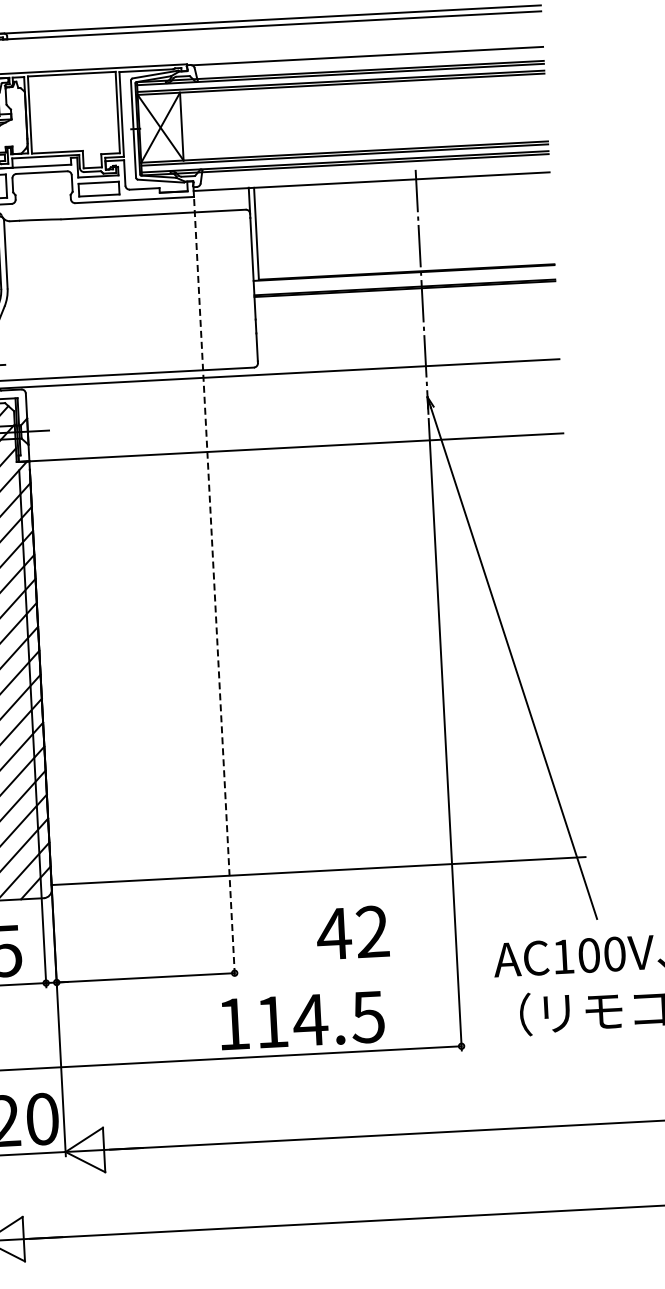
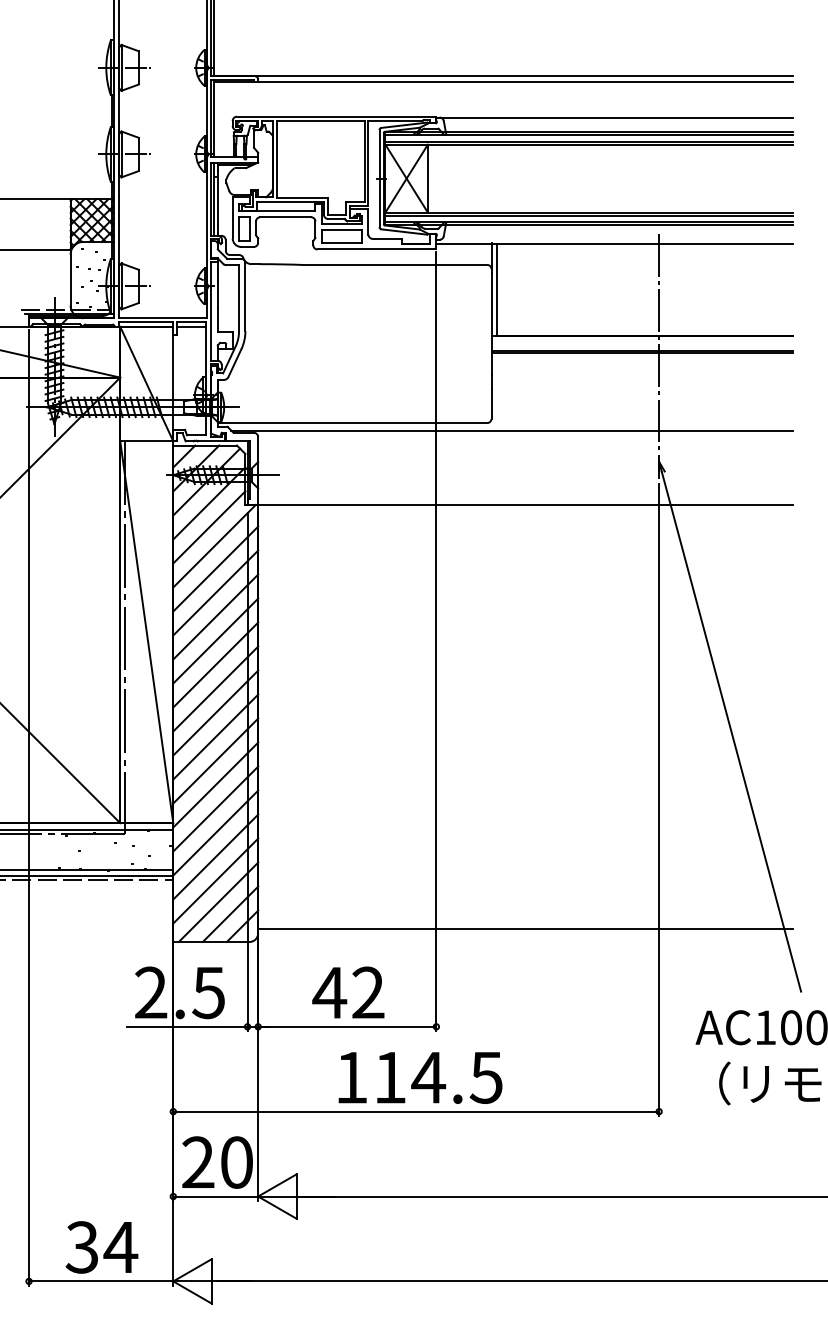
line: (214, 588) -> (436, 641), dashed -> solid
text: (352, 932) -> (348, 992), moved
text: (302, 1020) -> (420, 1077), moved

